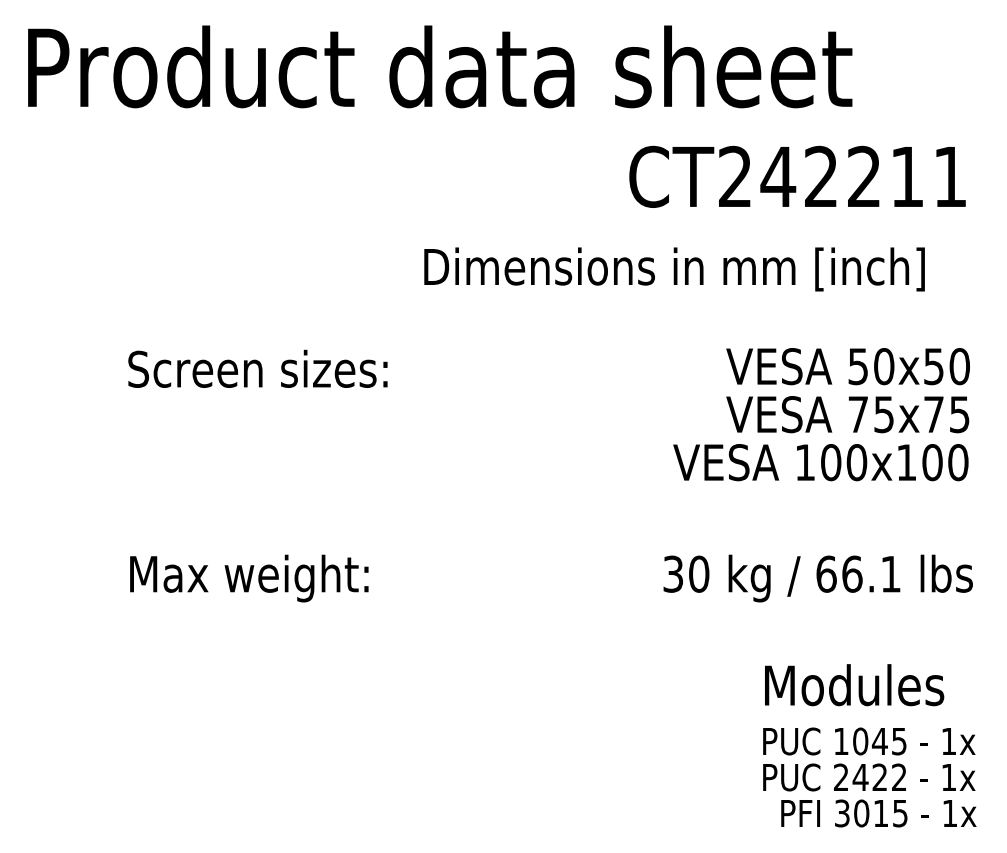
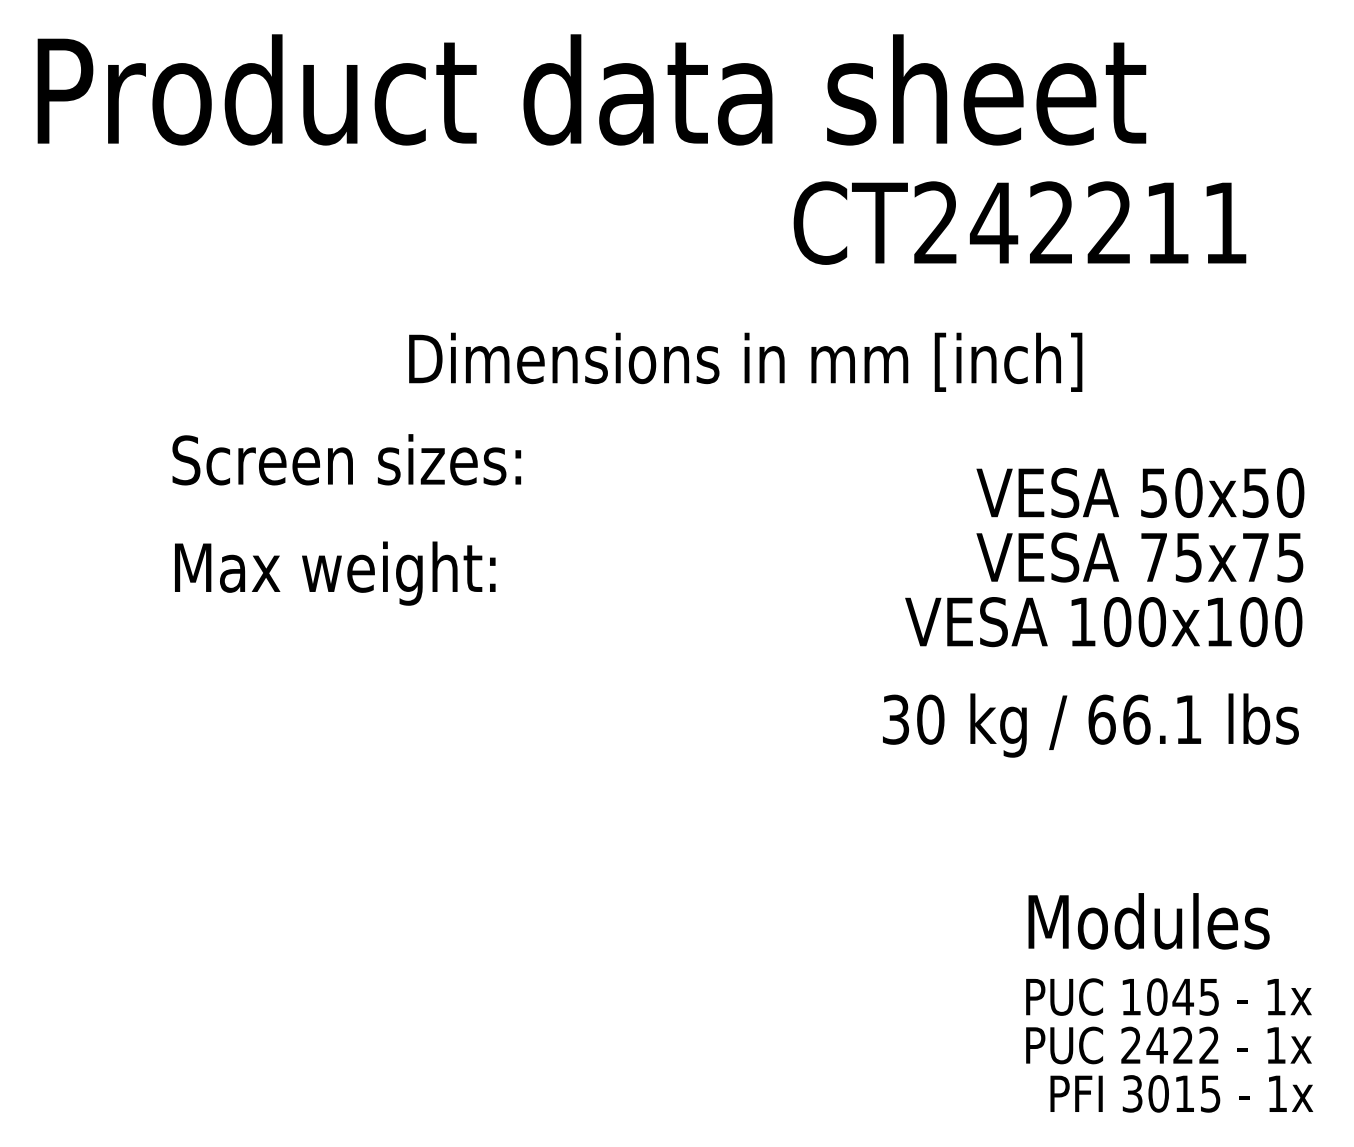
text: (797, 176) -> (1019, 222), moved
text: (674, 269) -> (745, 362), moved
text: (257, 368) -> (346, 459), moved
text: (249, 578) -> (335, 573), moved
text: (817, 578) -> (1089, 725), moved

